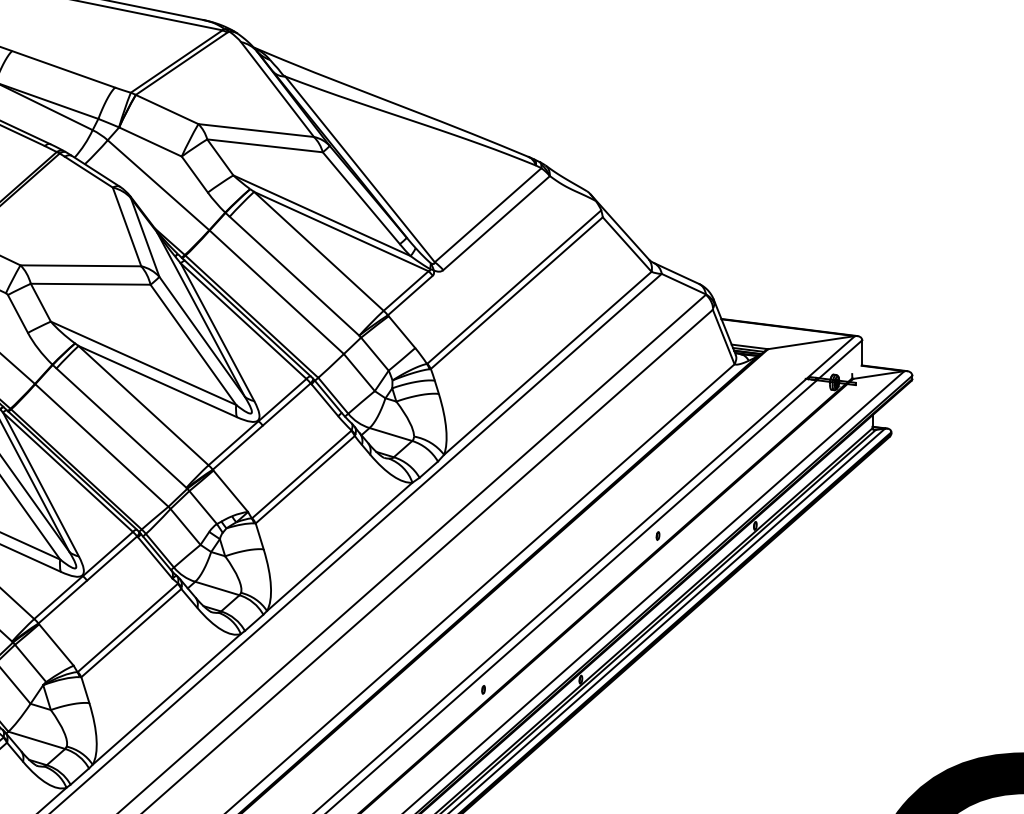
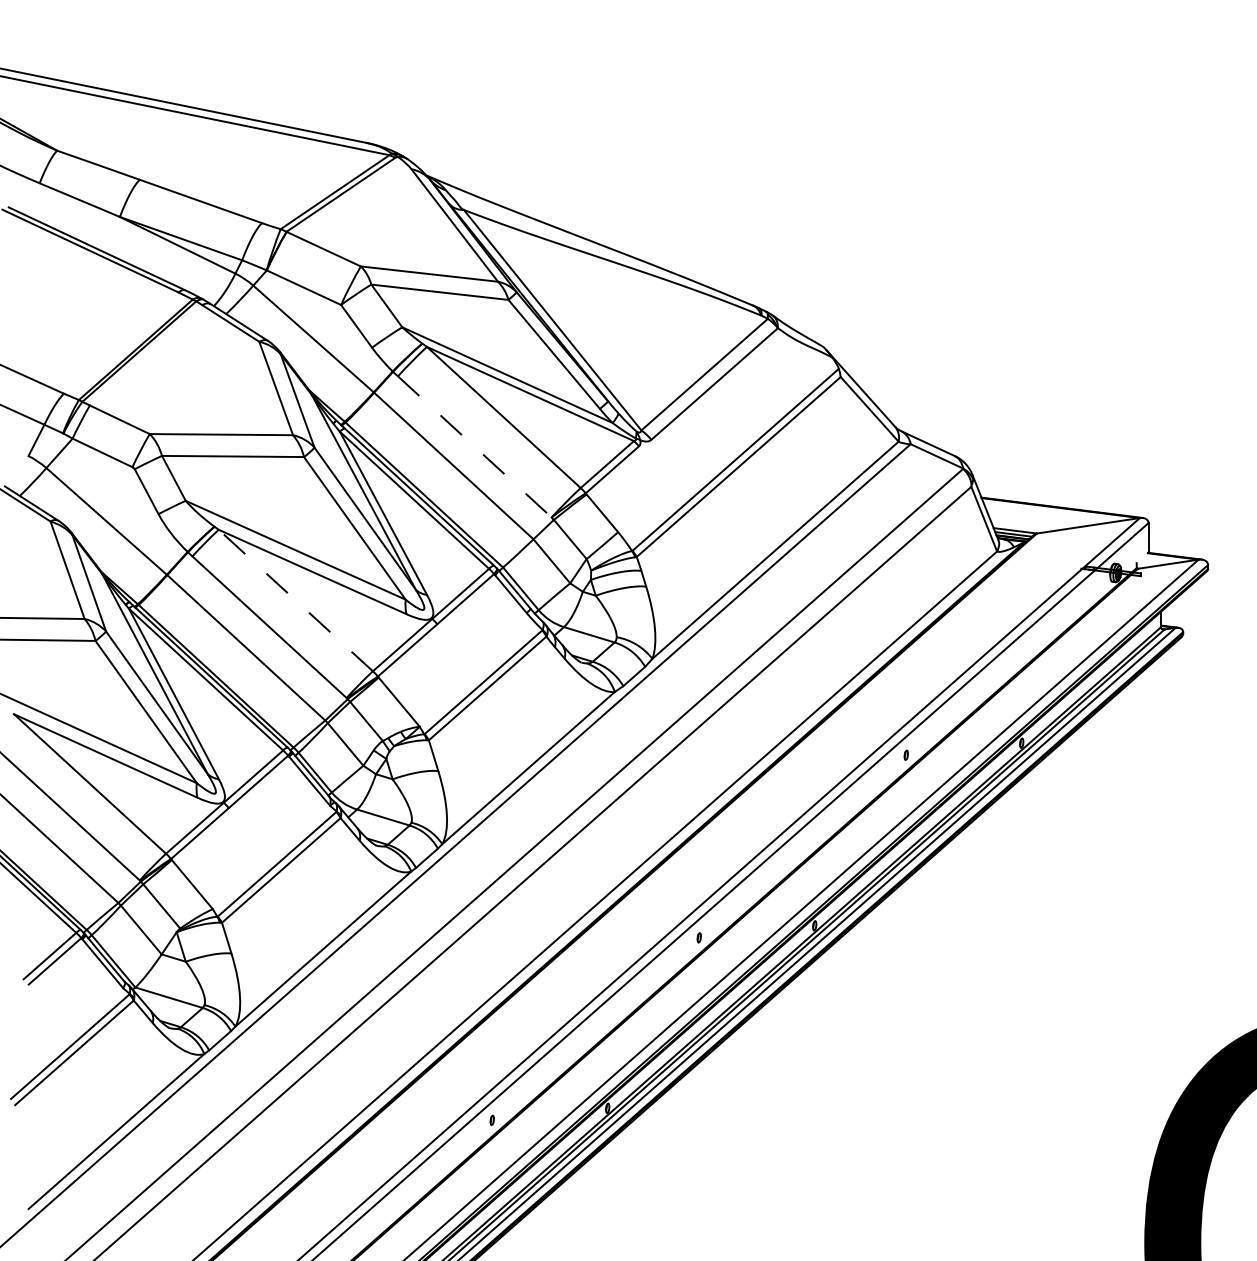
line: (295, 276) -> (475, 447), solid -> dashed
line: (143, 405) -> (295, 600), solid -> dashed

